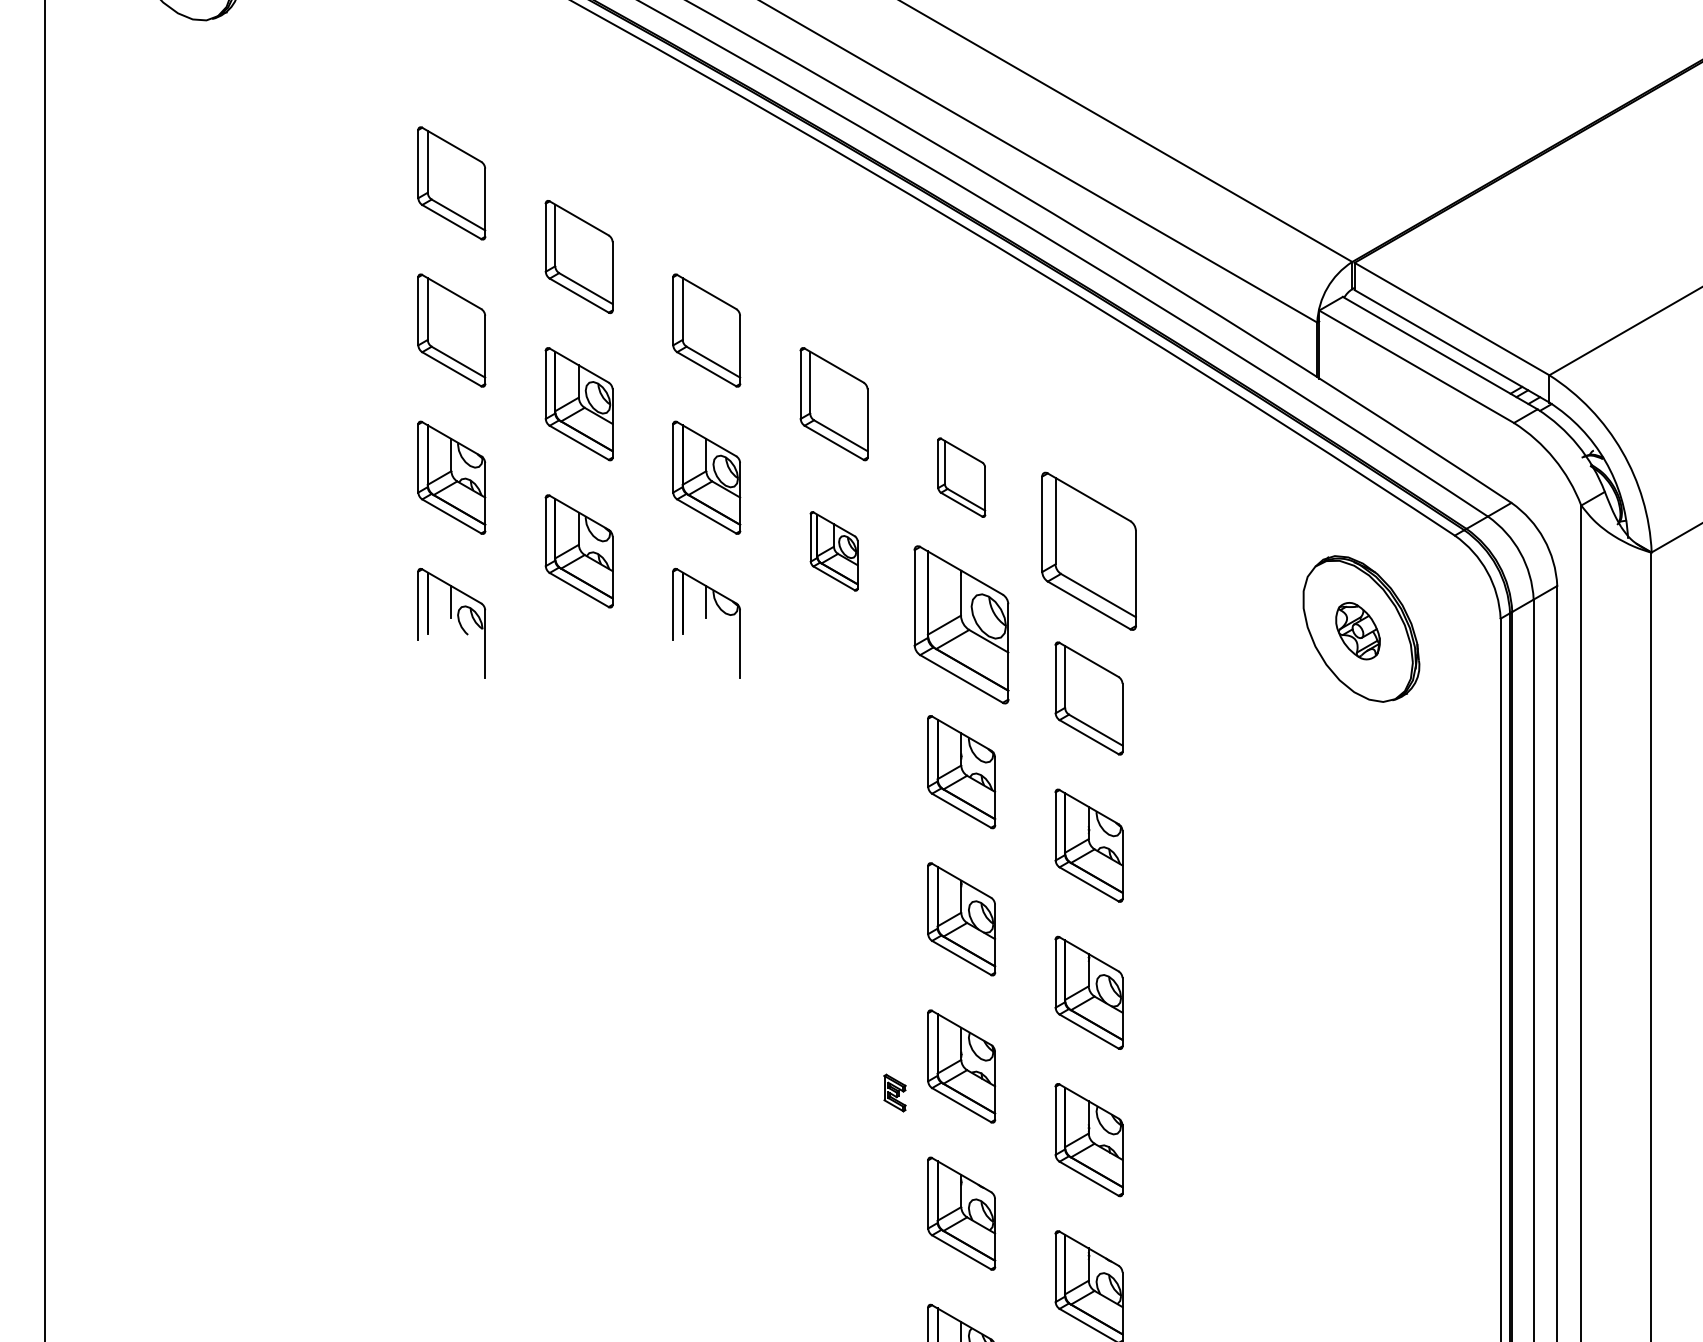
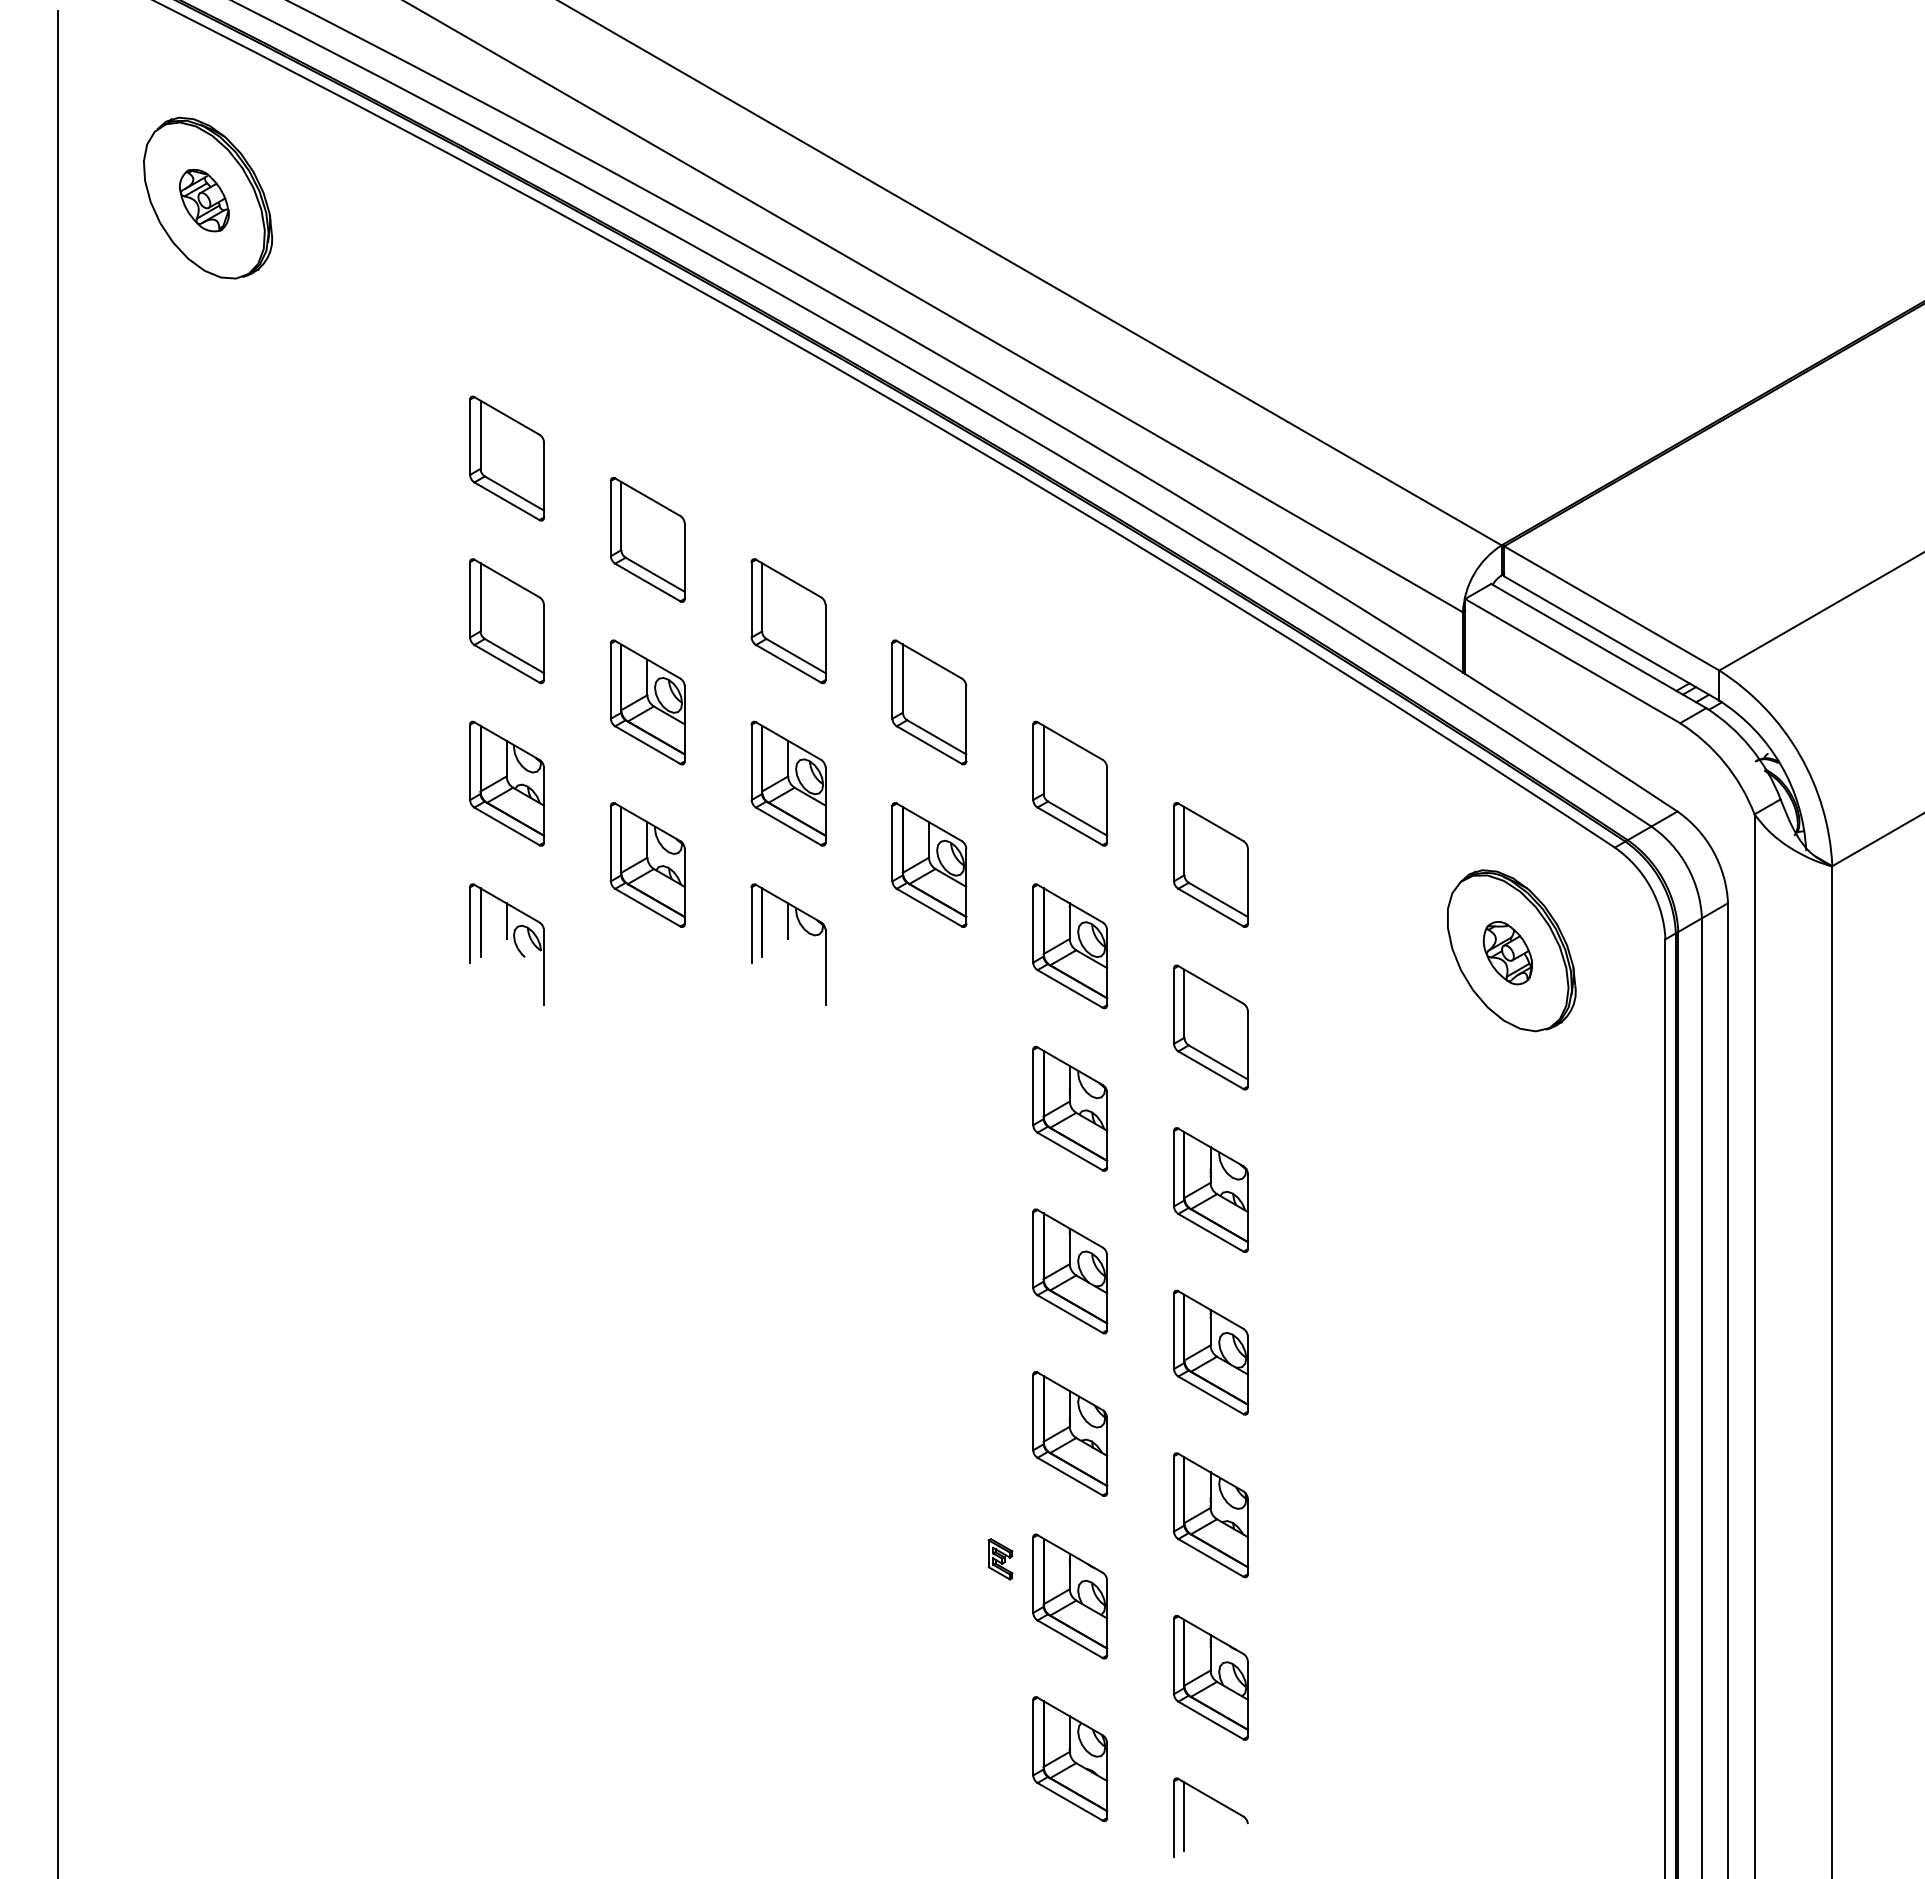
part: (961, 477) -> (1070, 783), size x1.43
part: (834, 550) -> (929, 864), size x1.43
part: (1088, 550) -> (1210, 864), size x0.71
part: (961, 625) -> (1070, 946), size x0.71
part: (894, 1093) -> (1000, 1559), moved

